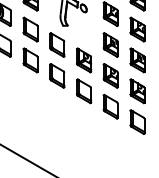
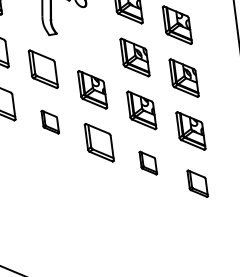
part: (57, 75) -> (50, 121), size x0.6
part: (110, 106) -> (147, 162), size x0.6
part: (137, 121) -> (197, 182), size x0.7

